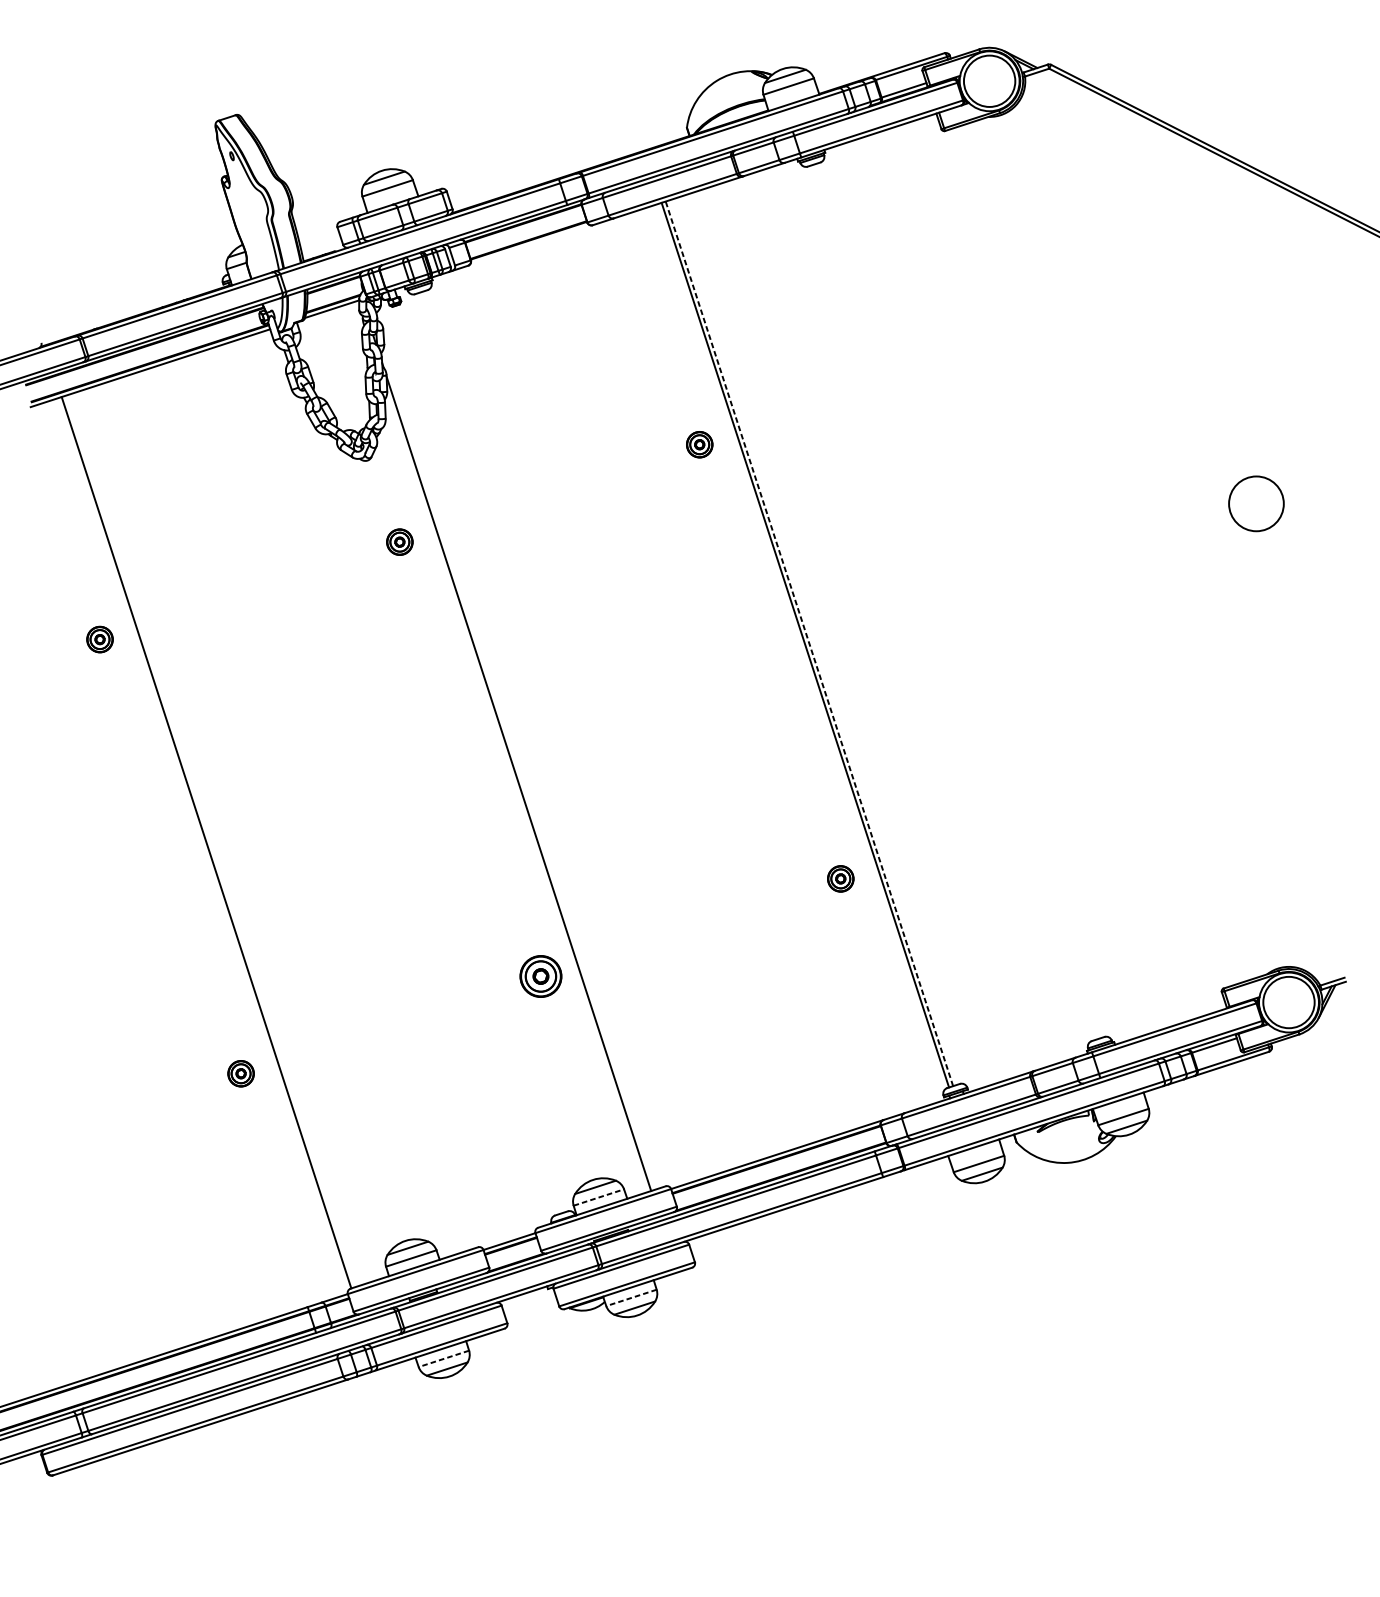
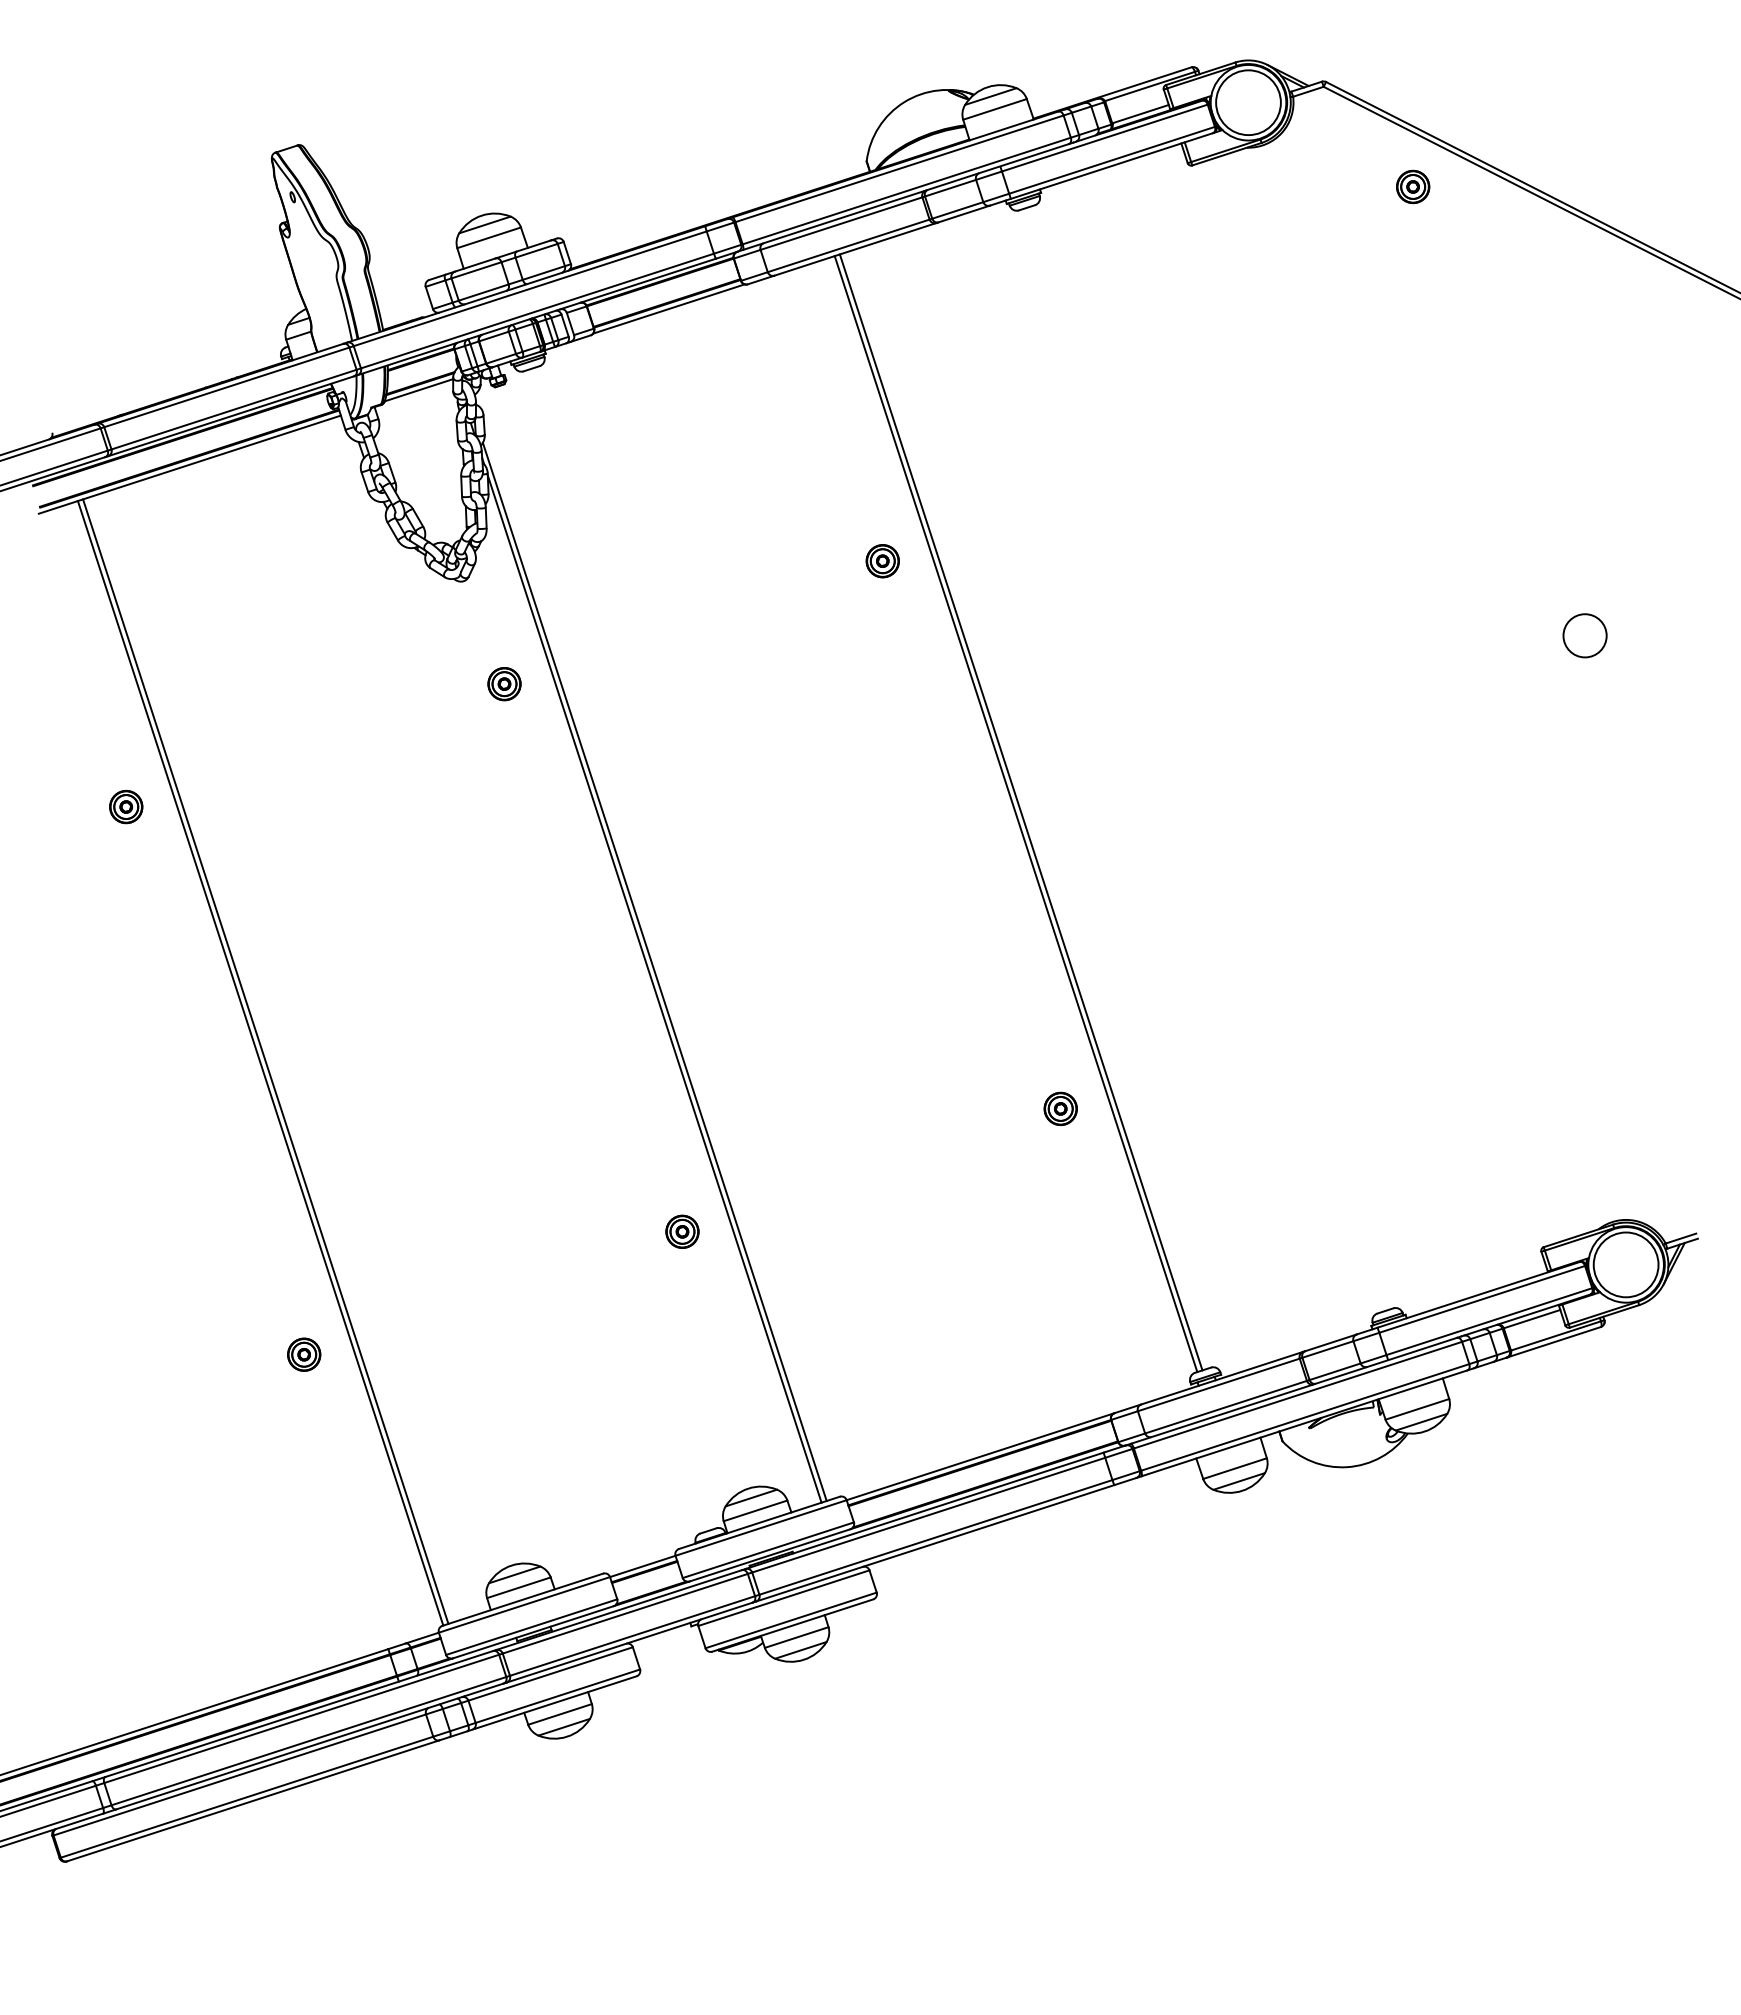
part: (1120, 147) -> (1413, 186), added
line: (529, 244) -> (668, 308), added
circle: (1255, 503) -> (1584, 635), size x0.62
line: (809, 643) -> (1021, 812), dashed -> solid
line: (518, 769) -> (654, 971), added
line: (210, 841) -> (265, 1061), added
part: (540, 976) -> (682, 1231), size x0.62
line: (599, 1197) -> (756, 1510), dashed -> solid
line: (631, 1297) -> (796, 1637), dashed -> solid
line: (443, 1358) -> (559, 1714), dashed -> solid

